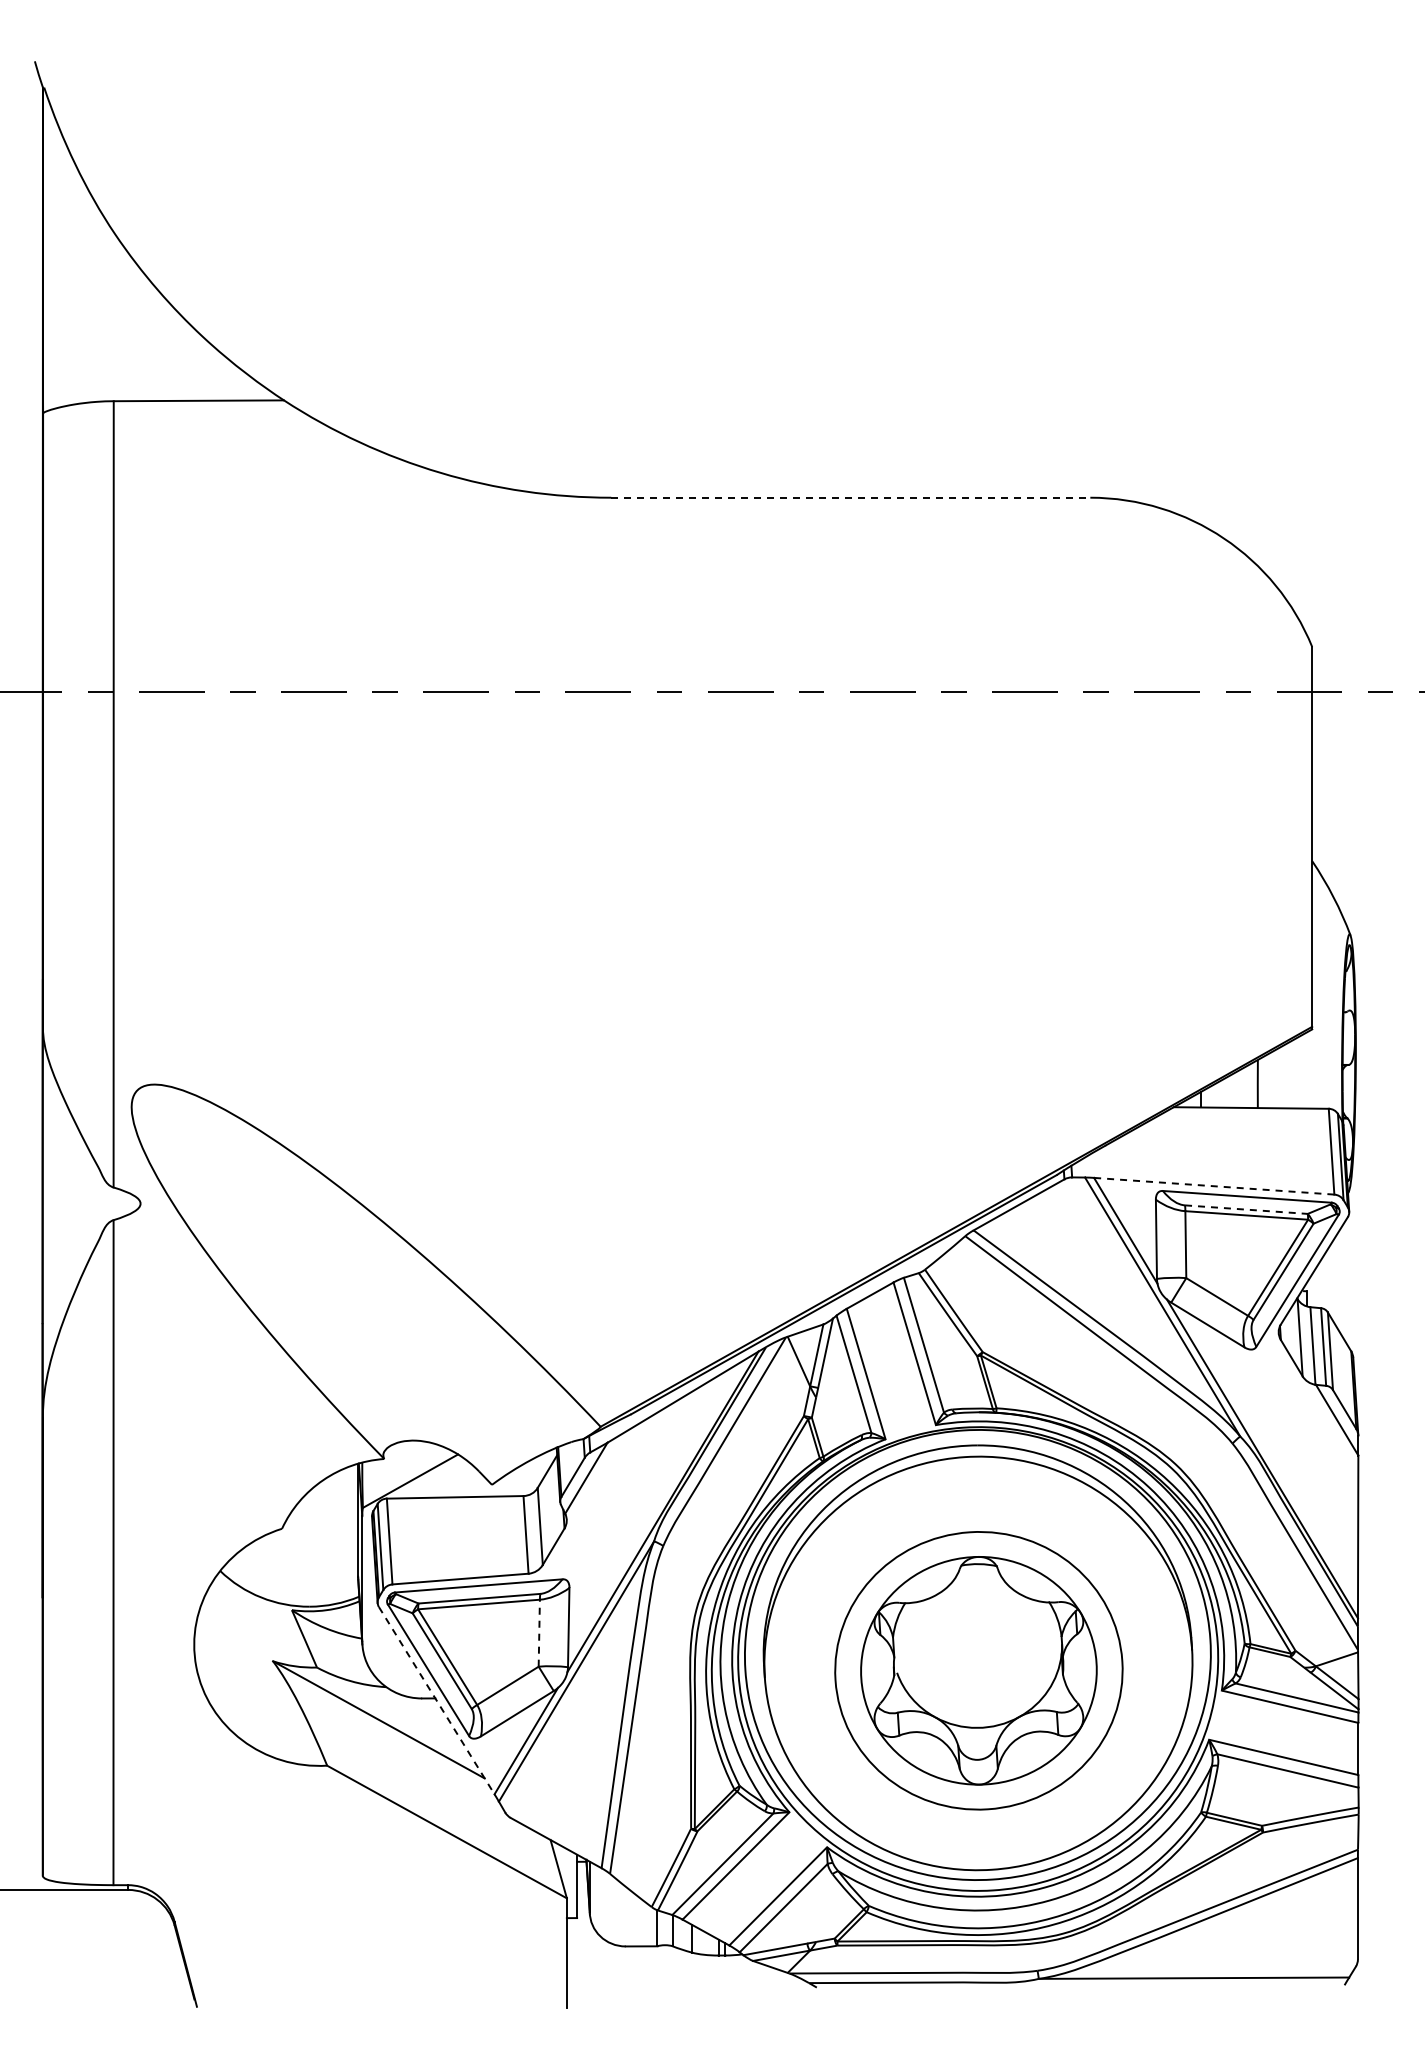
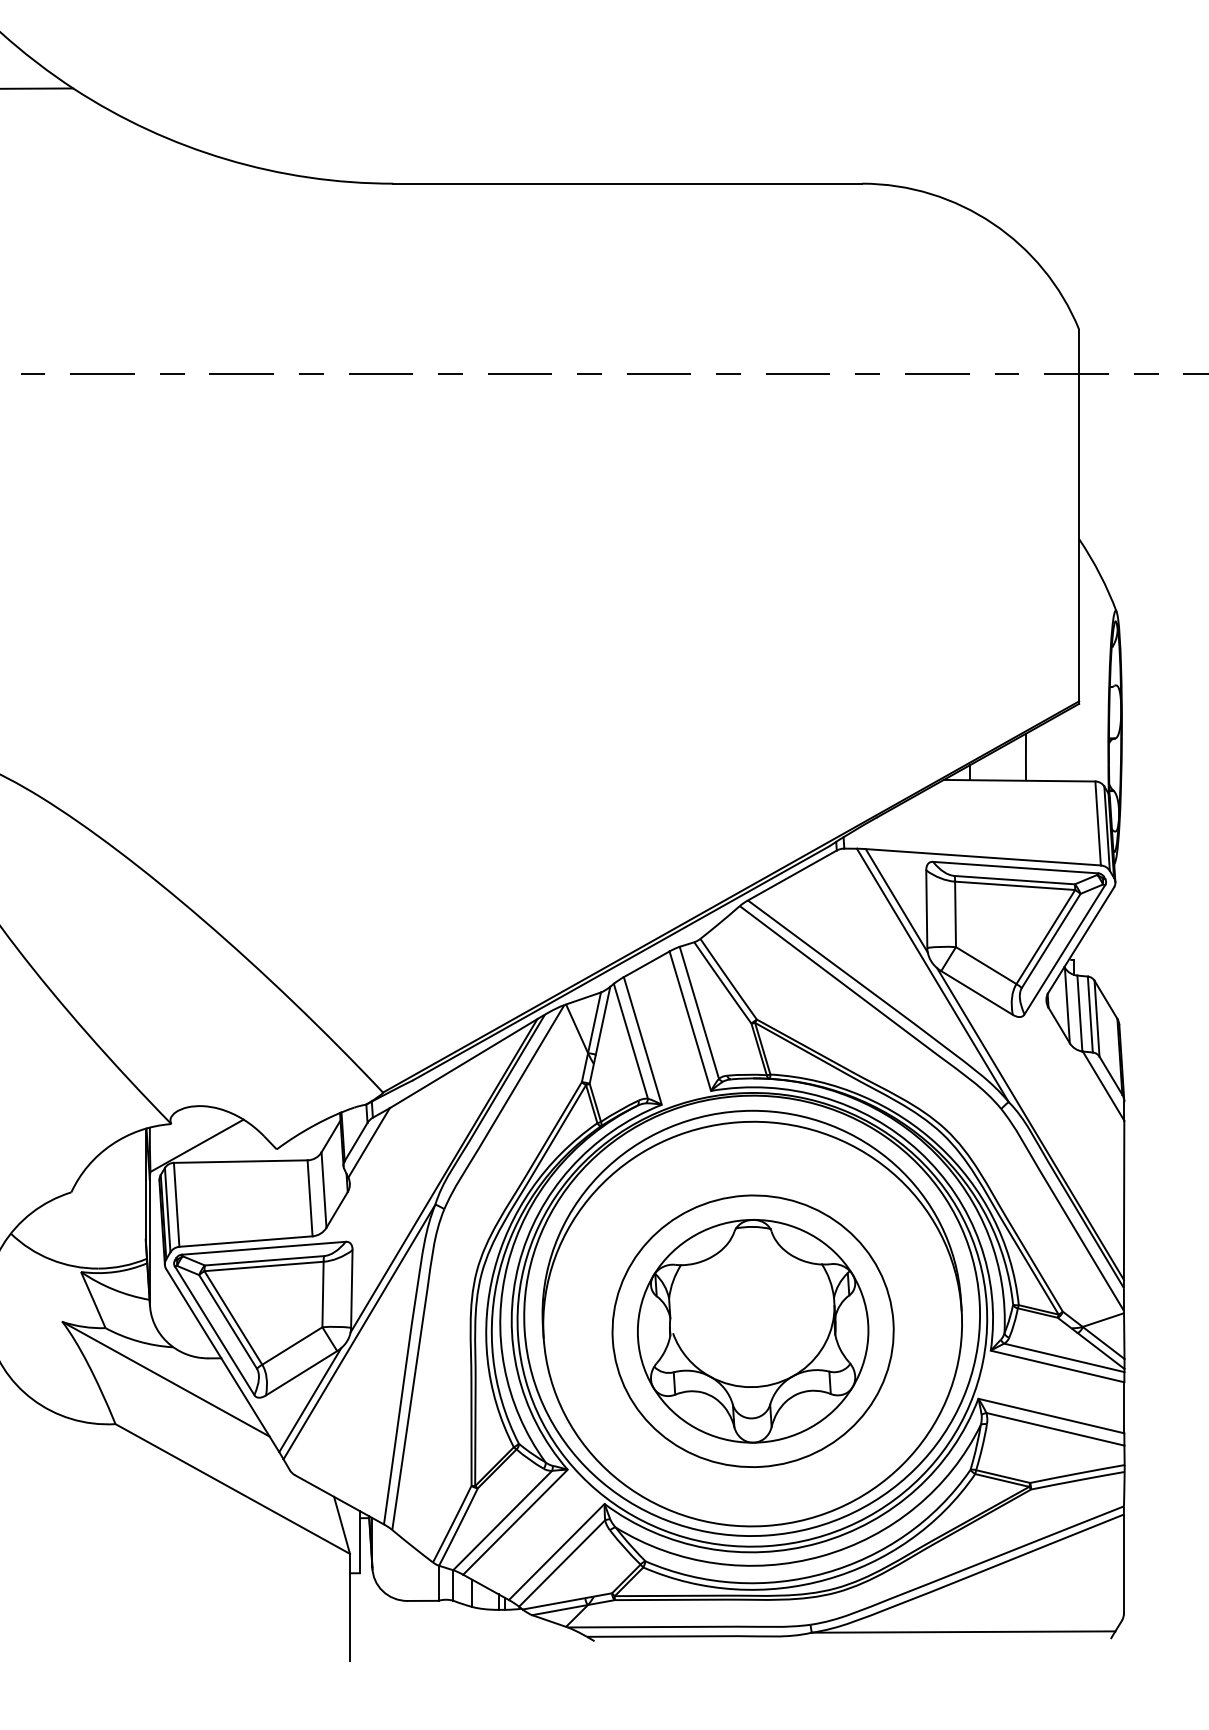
line: (850, 497) -> (627, 183), dashed -> solid
line: (1213, 1186) -> (982, 857), dashed -> solid
line: (1246, 1209) -> (1014, 880), dashed -> solid
line: (539, 1632) -> (323, 1293), dashed -> solid
line: (437, 1701) -> (223, 1361), dashed -> solid

